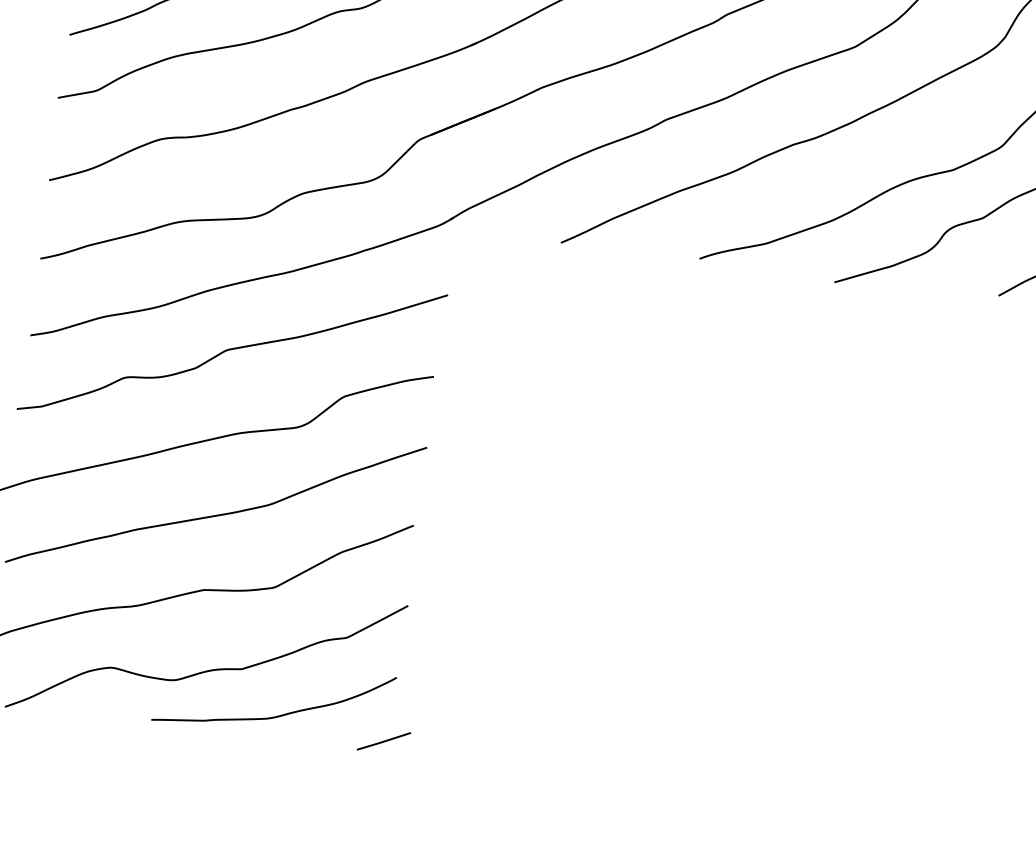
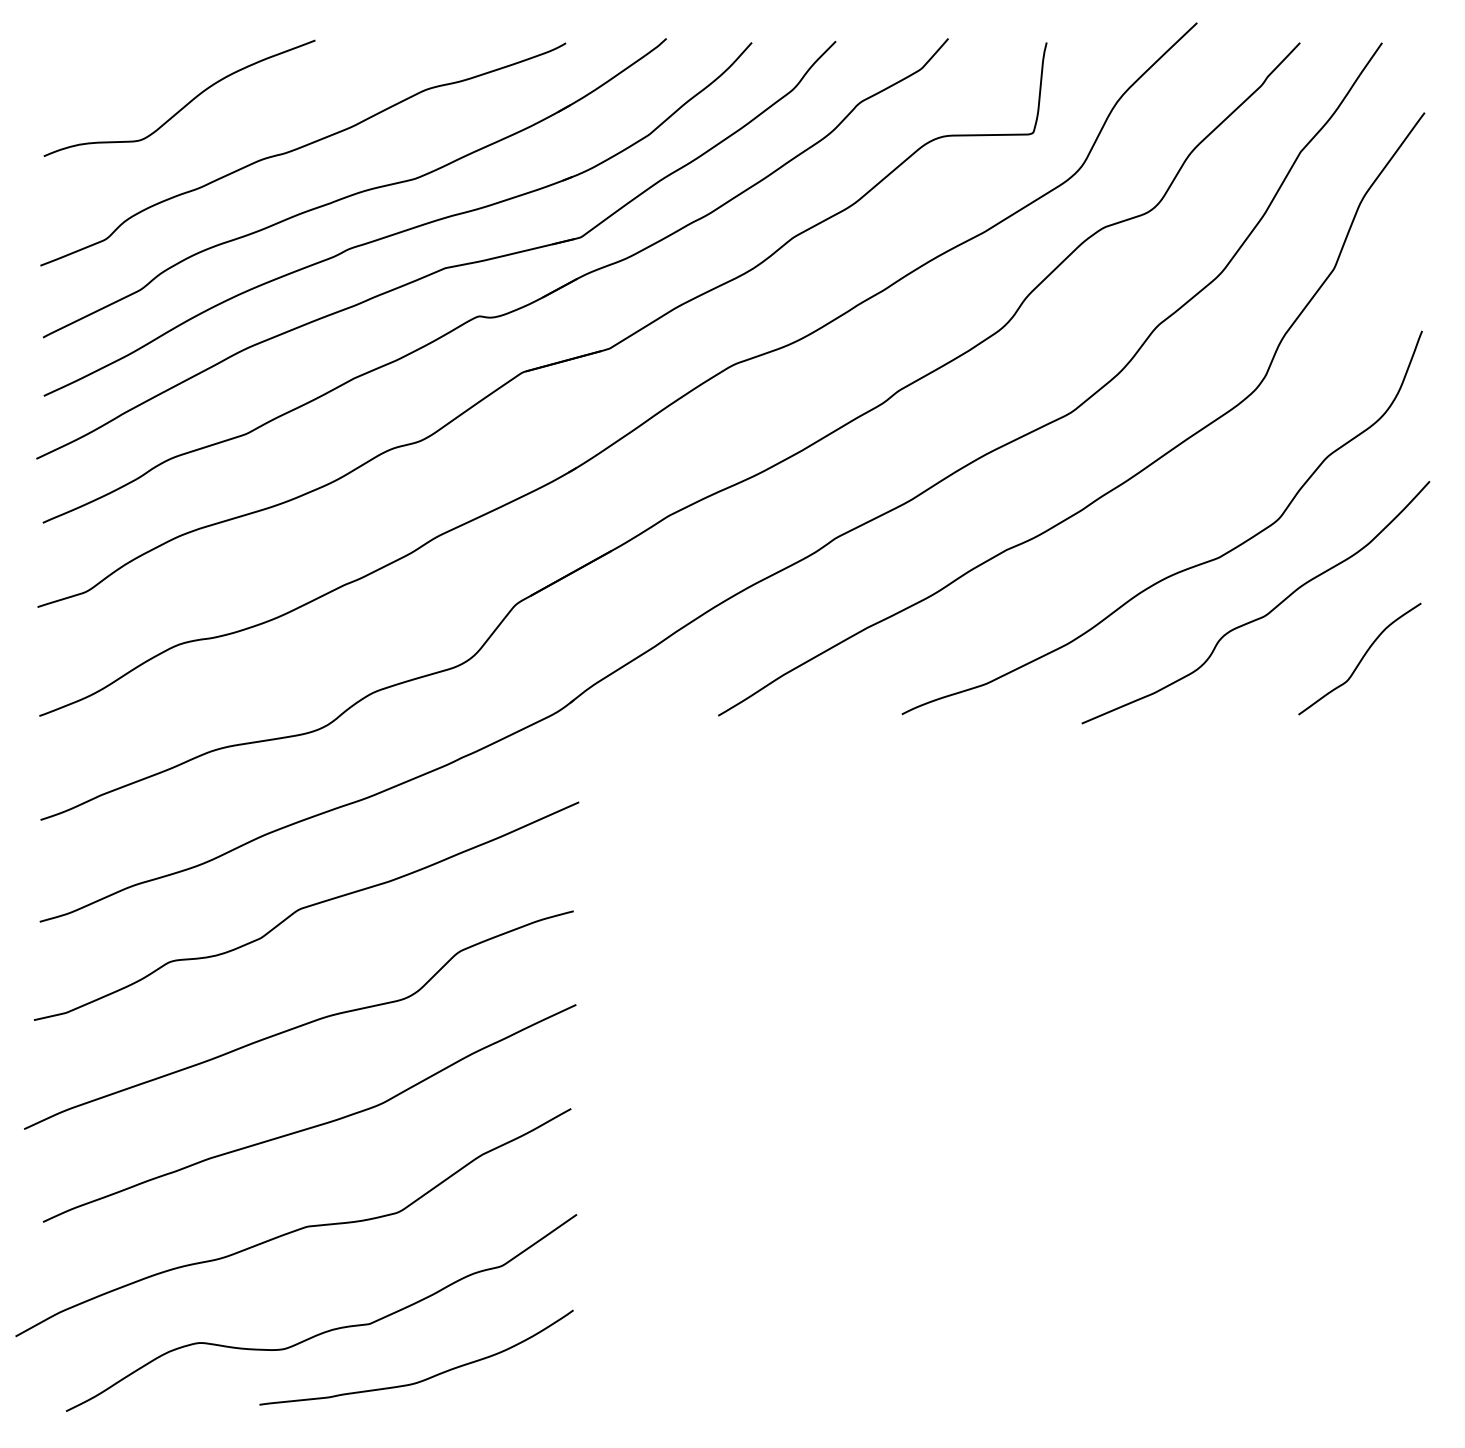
line: (383, 741) -> (566, 1395), removed

